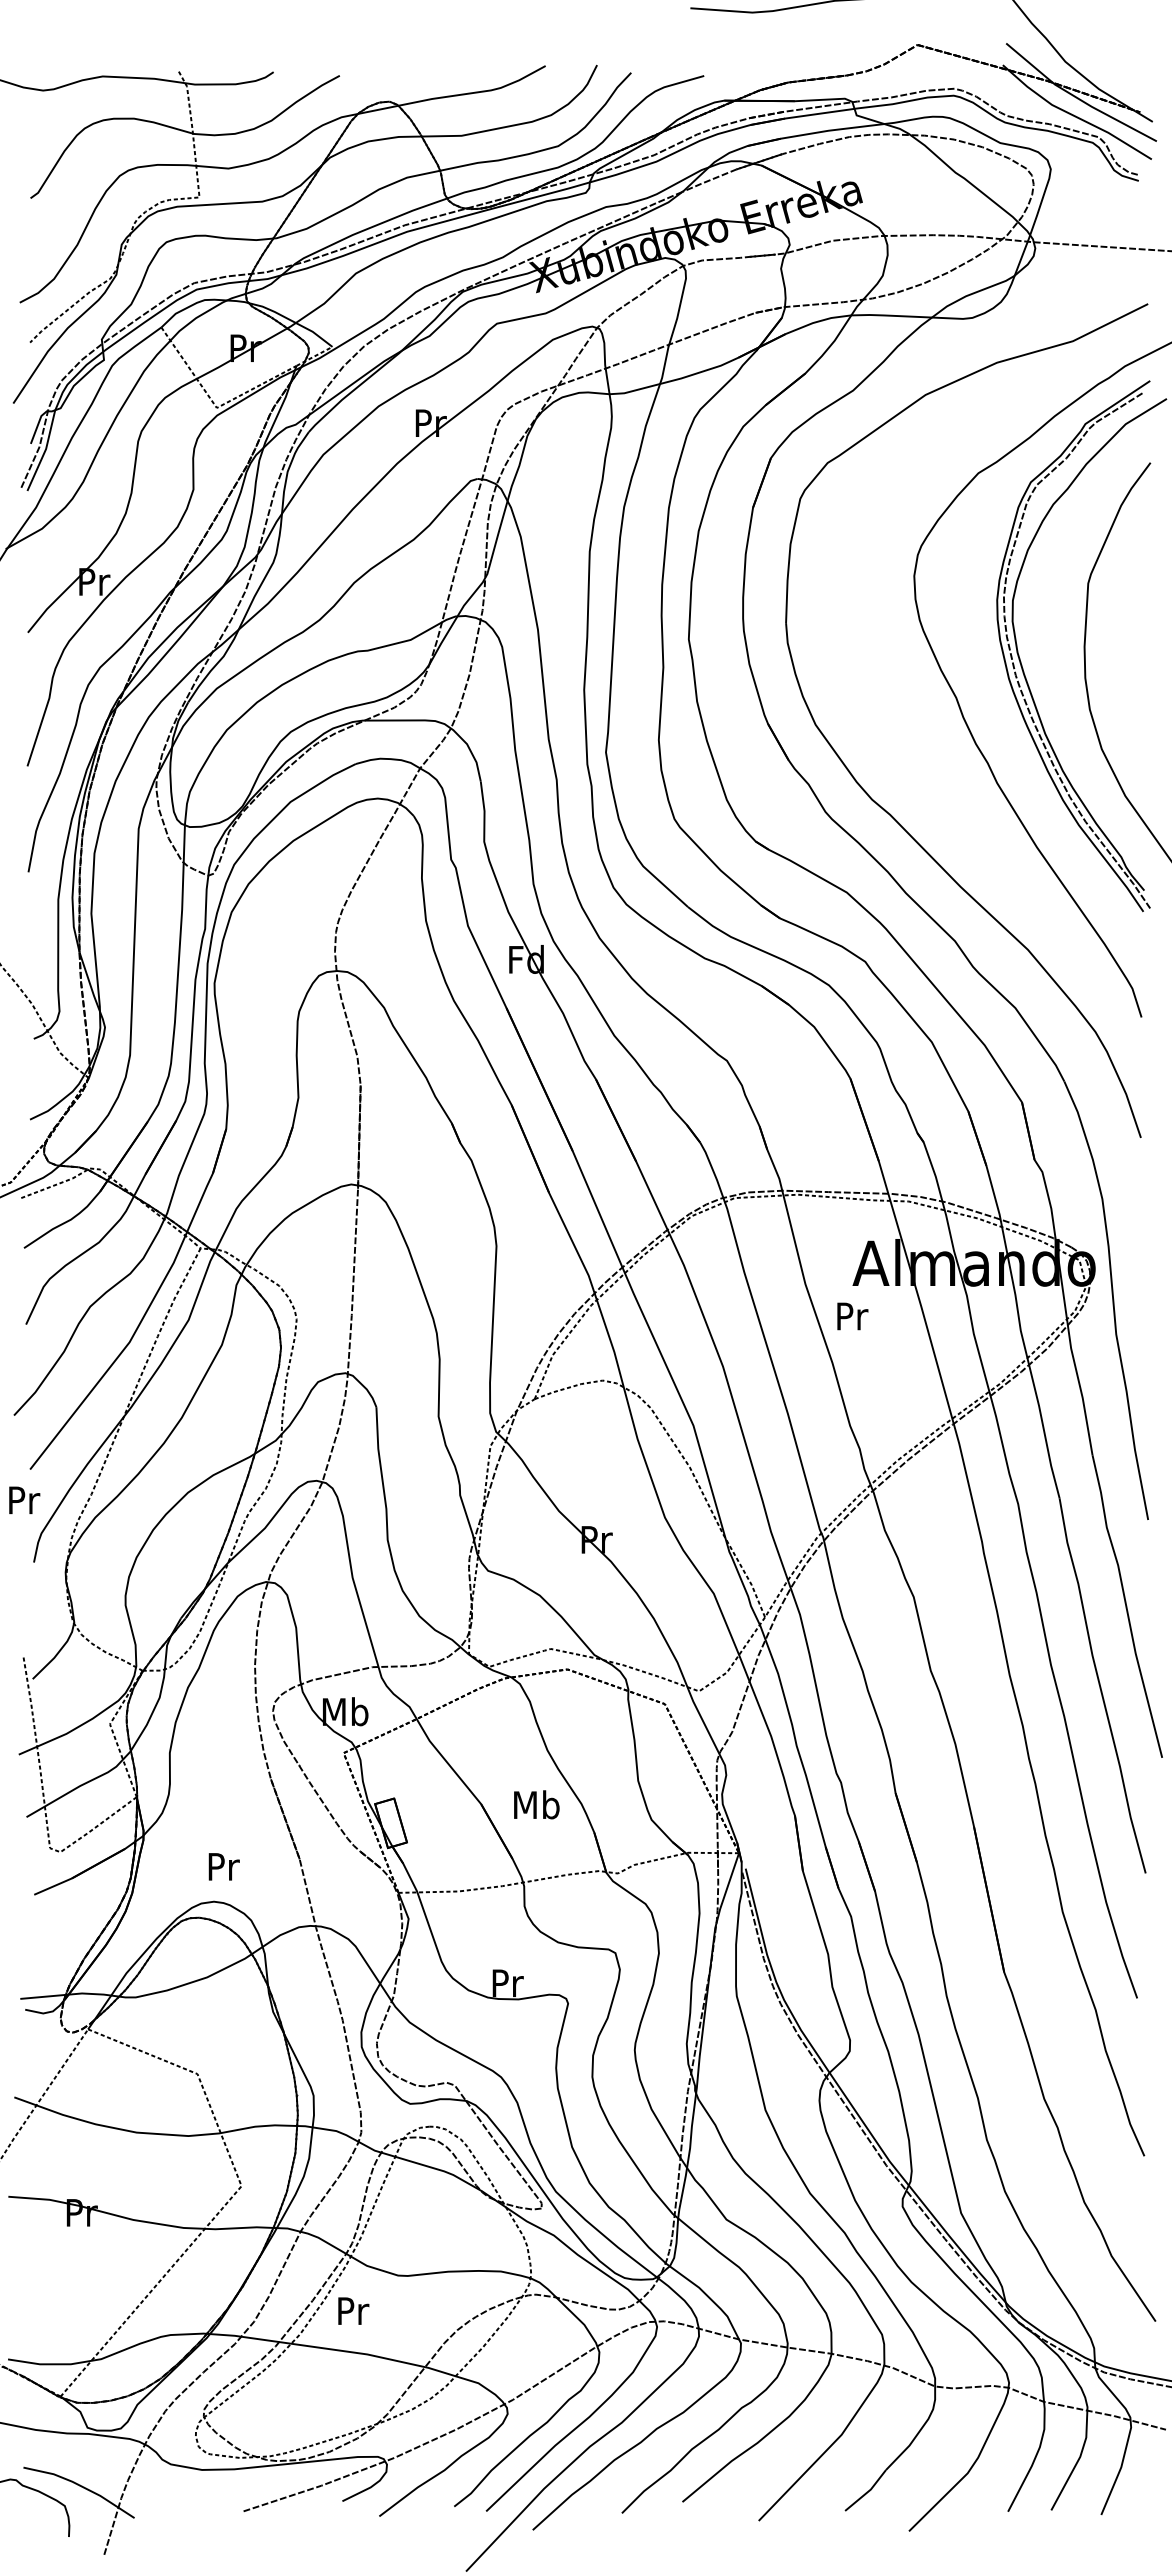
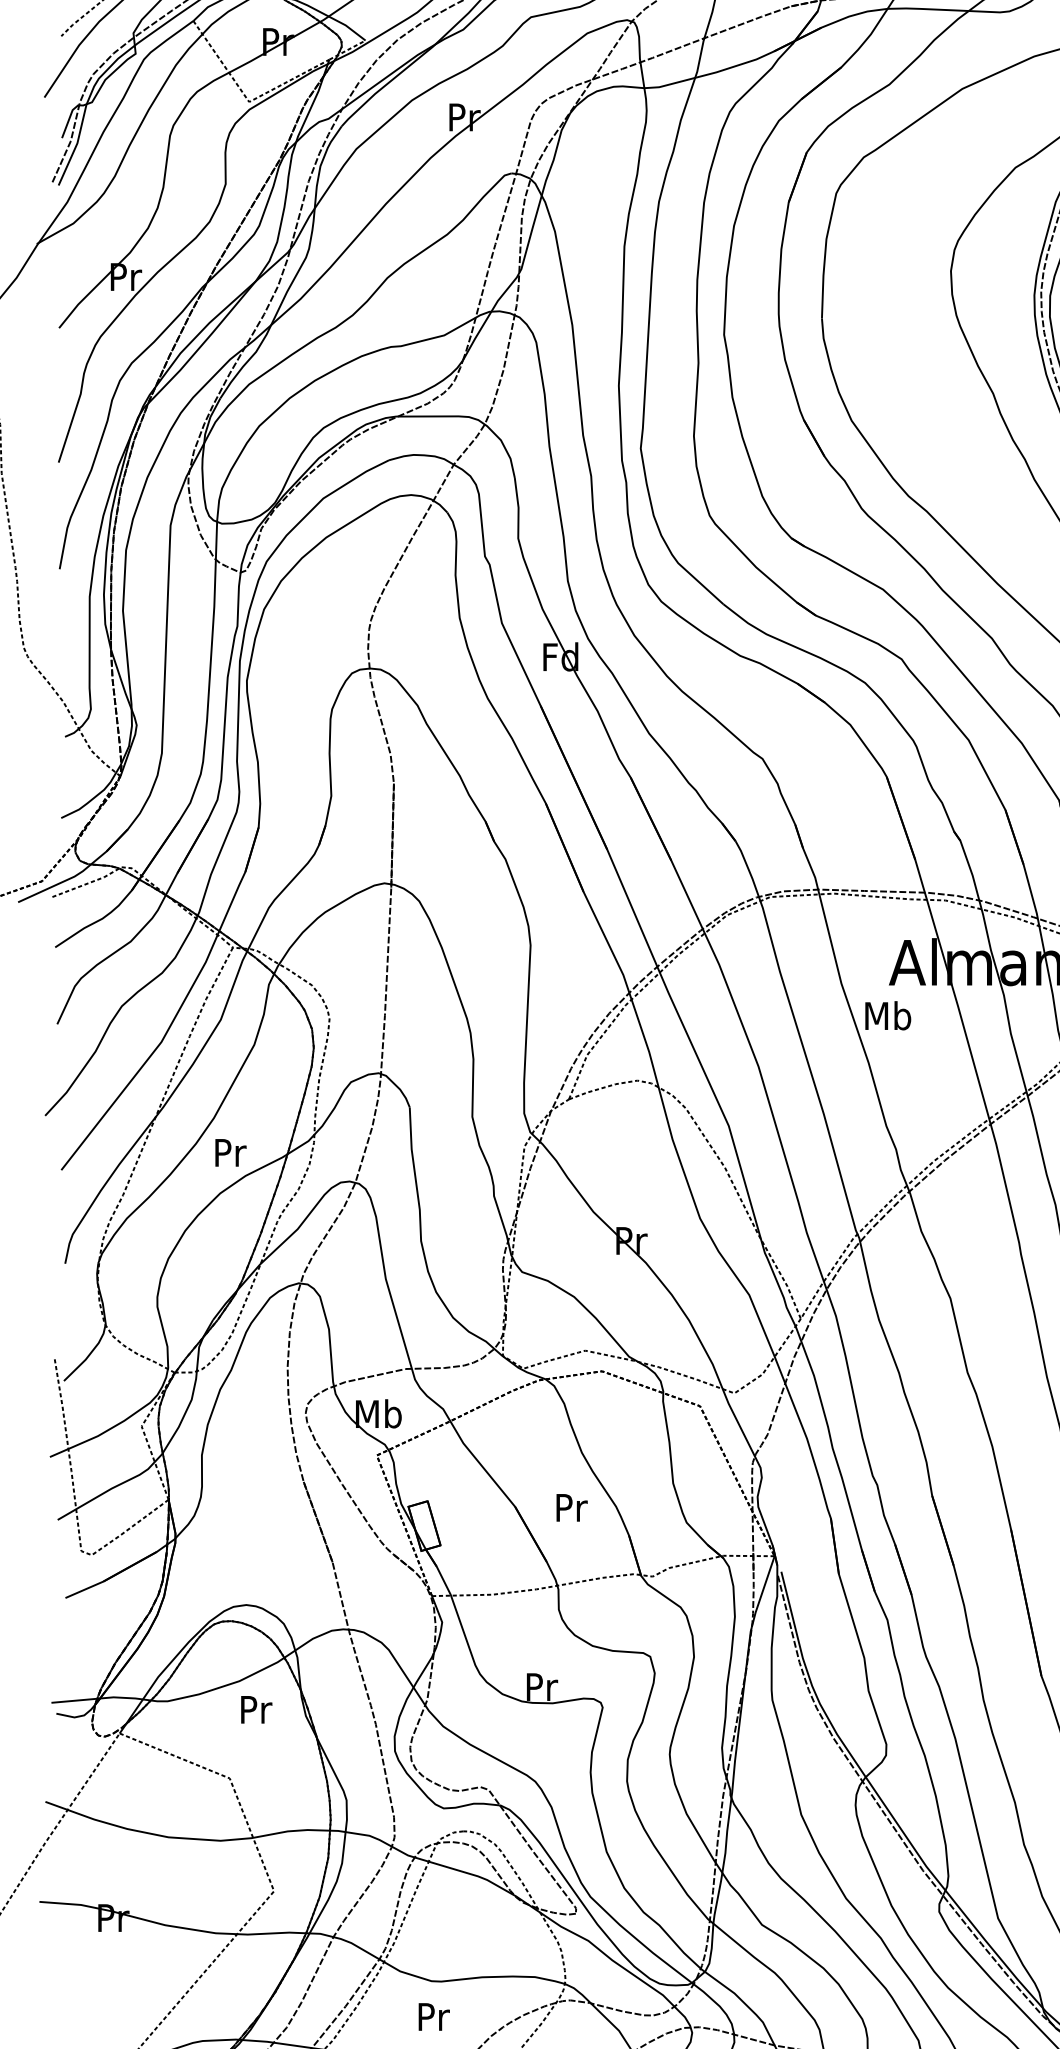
text: (851, 1315) -> (887, 1015), Pr -> Mb
text: (24, 1499) -> (230, 1152), moved
text: (536, 1804) -> (570, 1507), Mb -> Pr
text: (223, 1866) -> (255, 1709), moved
text: (353, 2310) -> (434, 2016), moved

